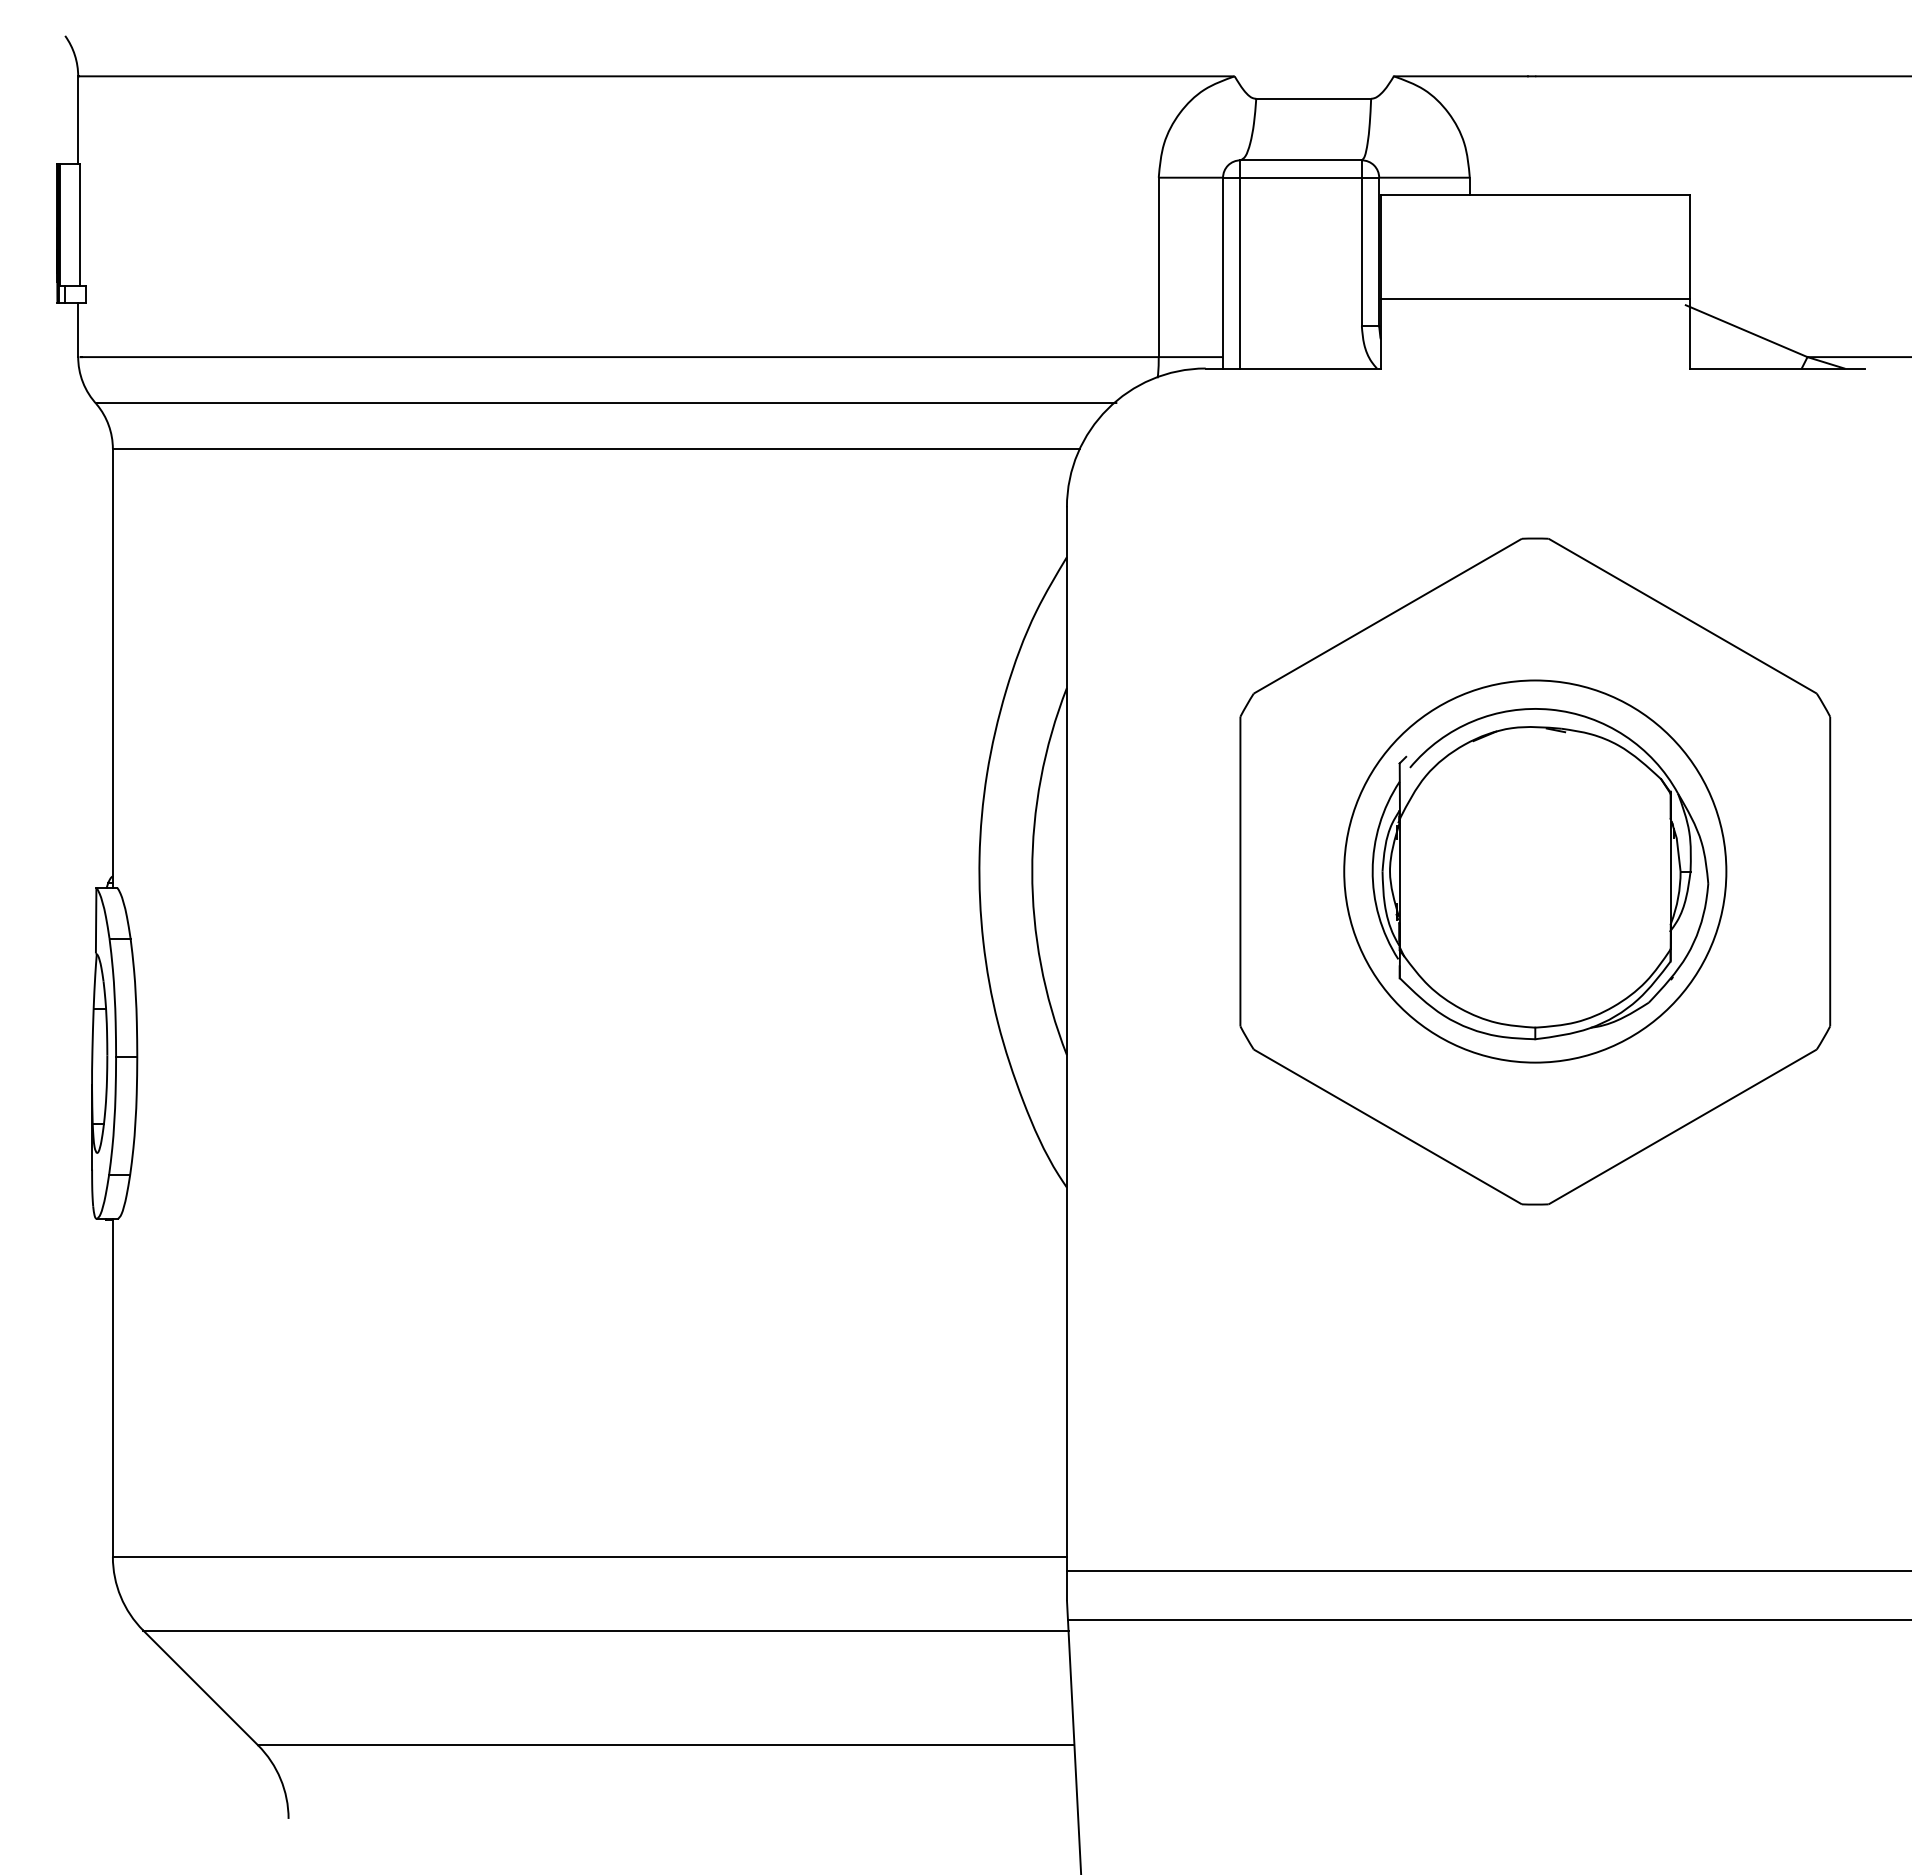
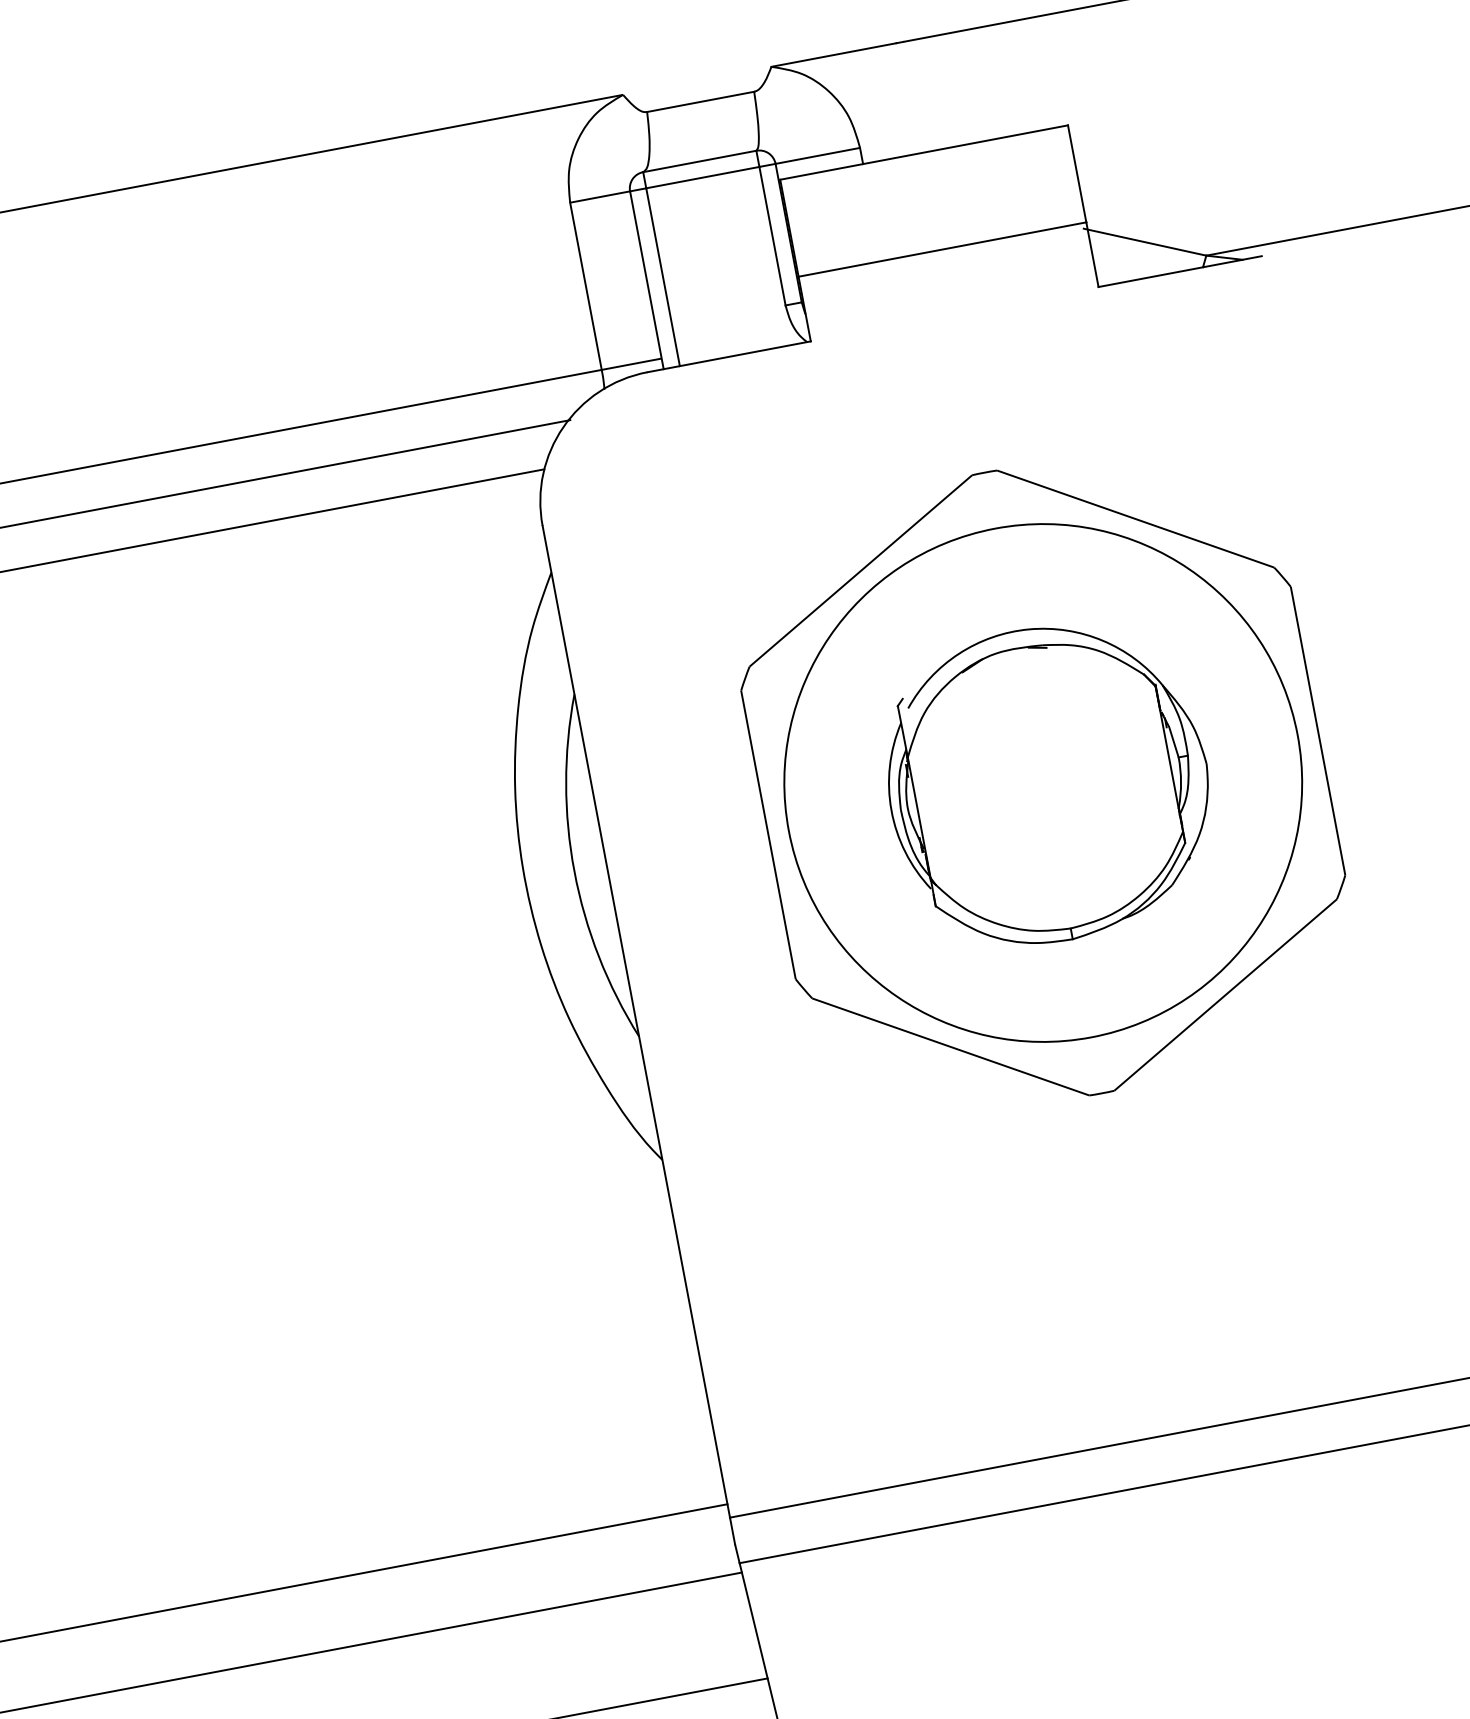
circle: (1535, 871) -> (1043, 782), size x1.43

